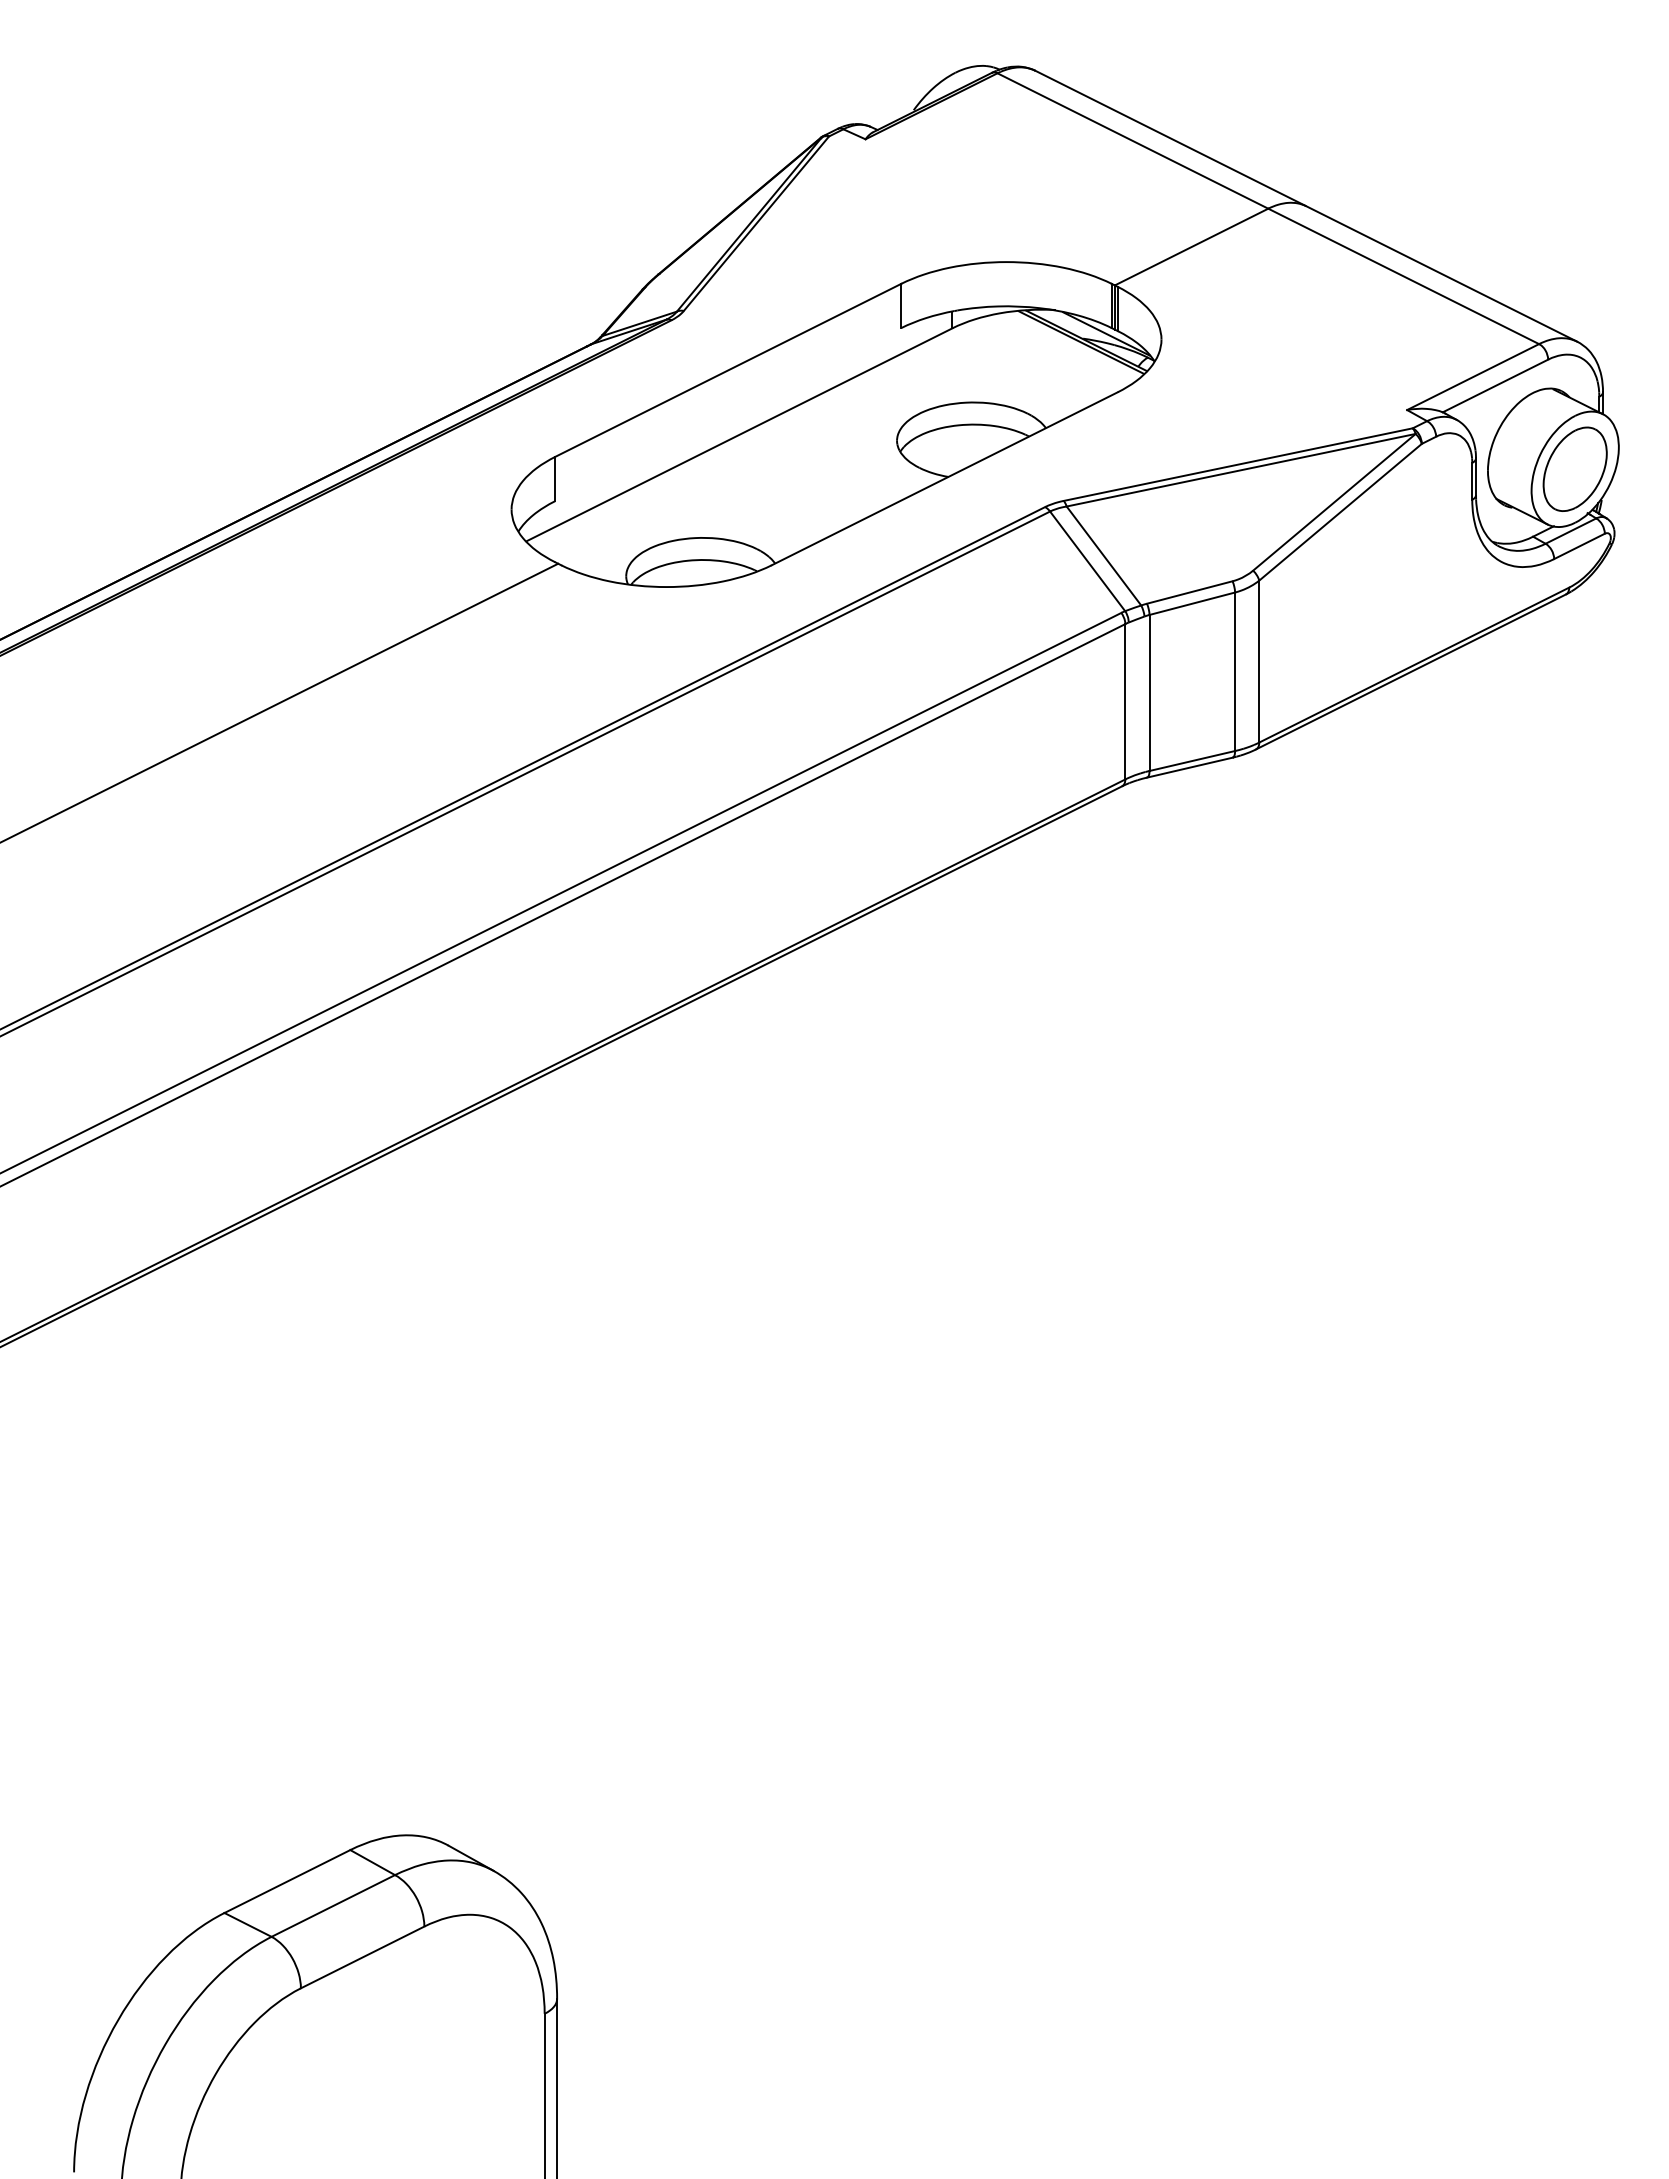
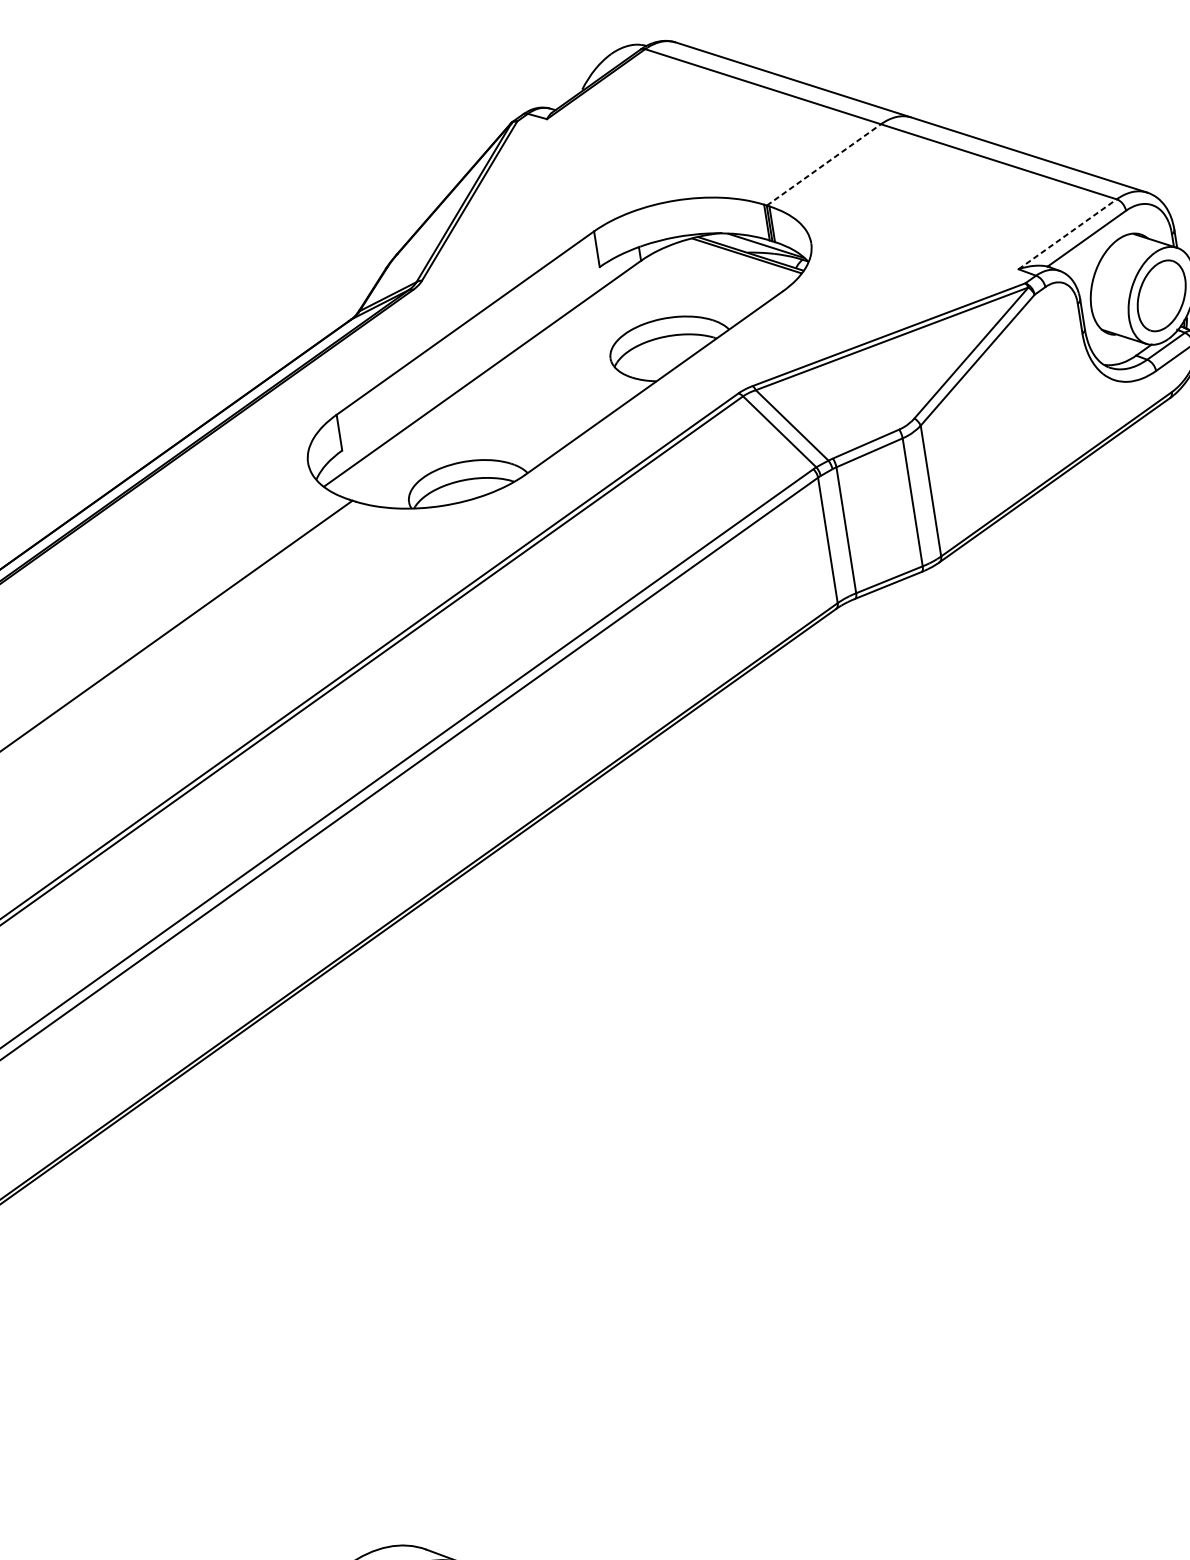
line: (1191, 247) -> (823, 165), solid -> dashed
line: (1473, 377) -> (1068, 234), solid -> dashed

